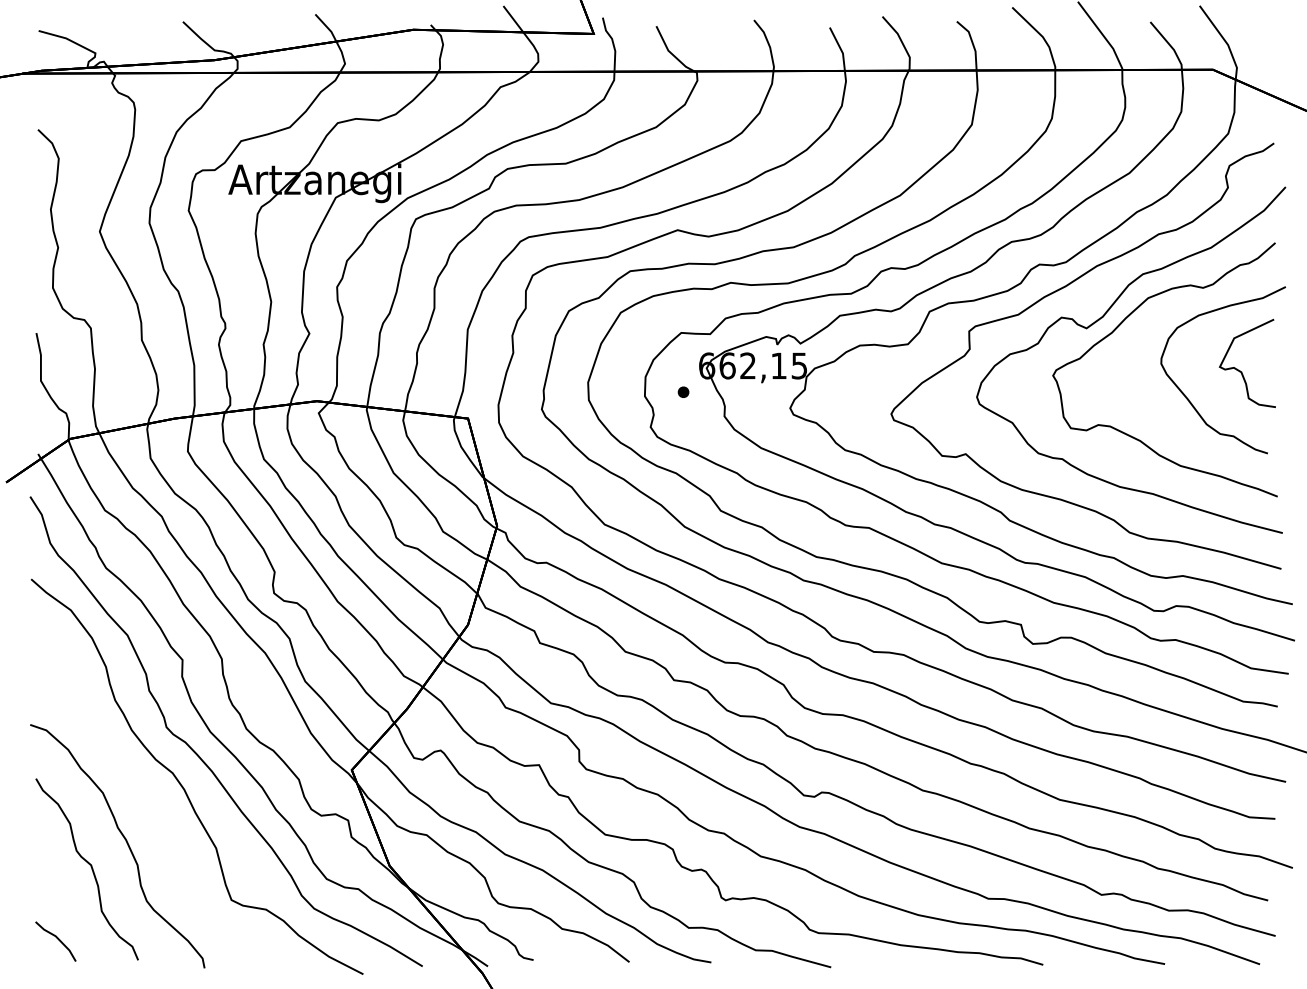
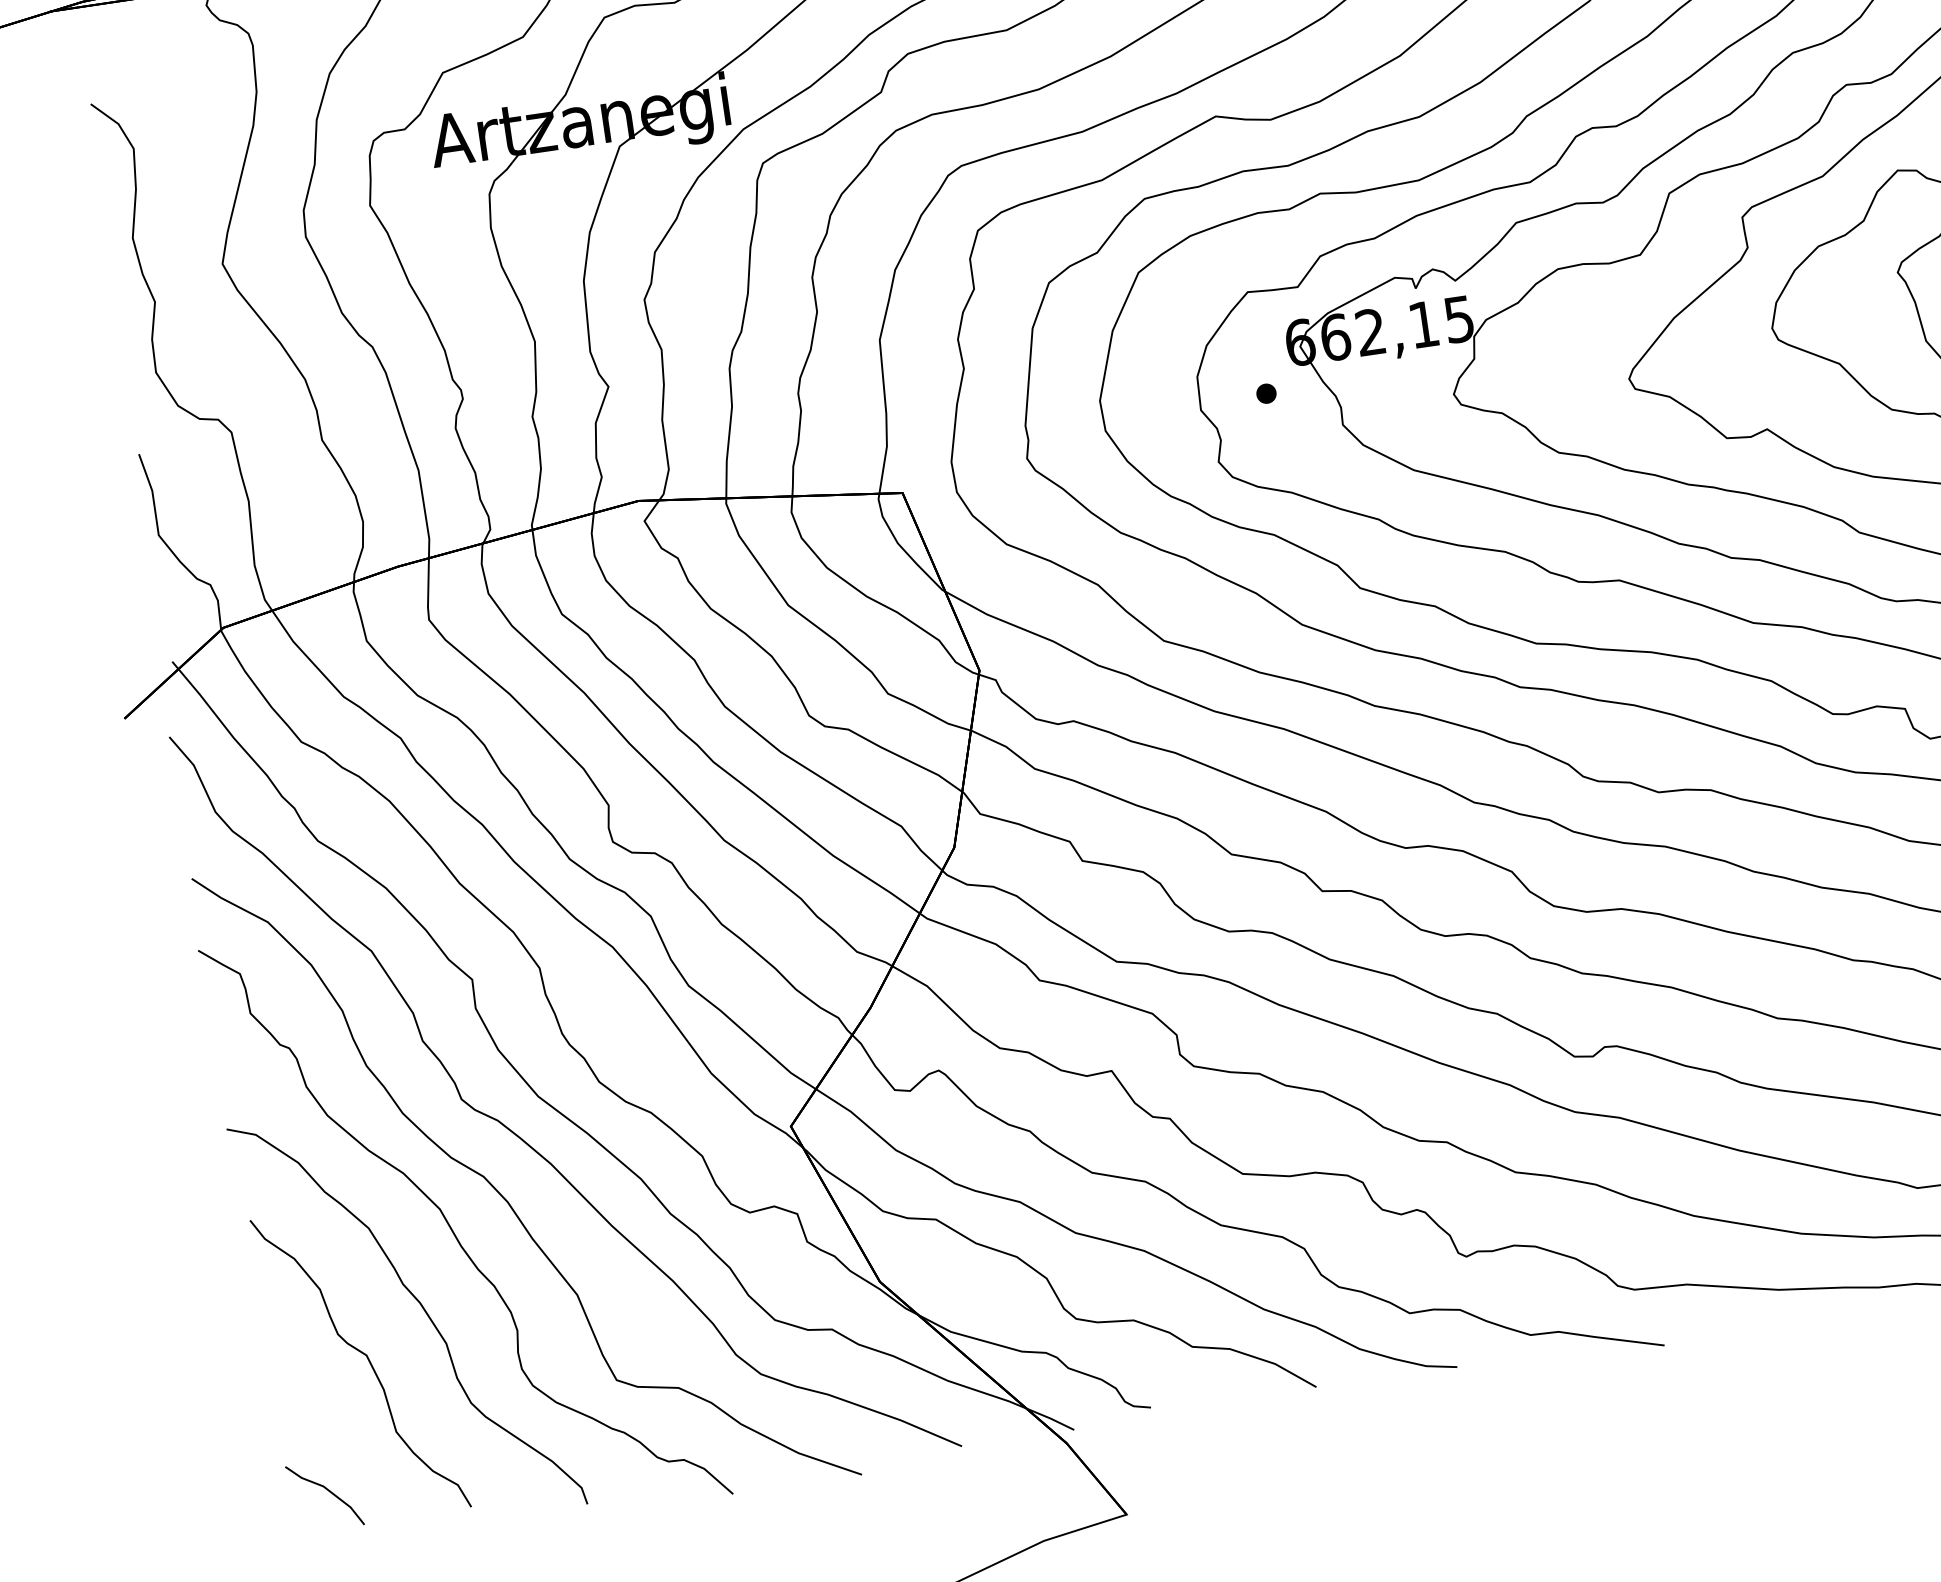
curve: (150, 798) -> (451, 1225), added

